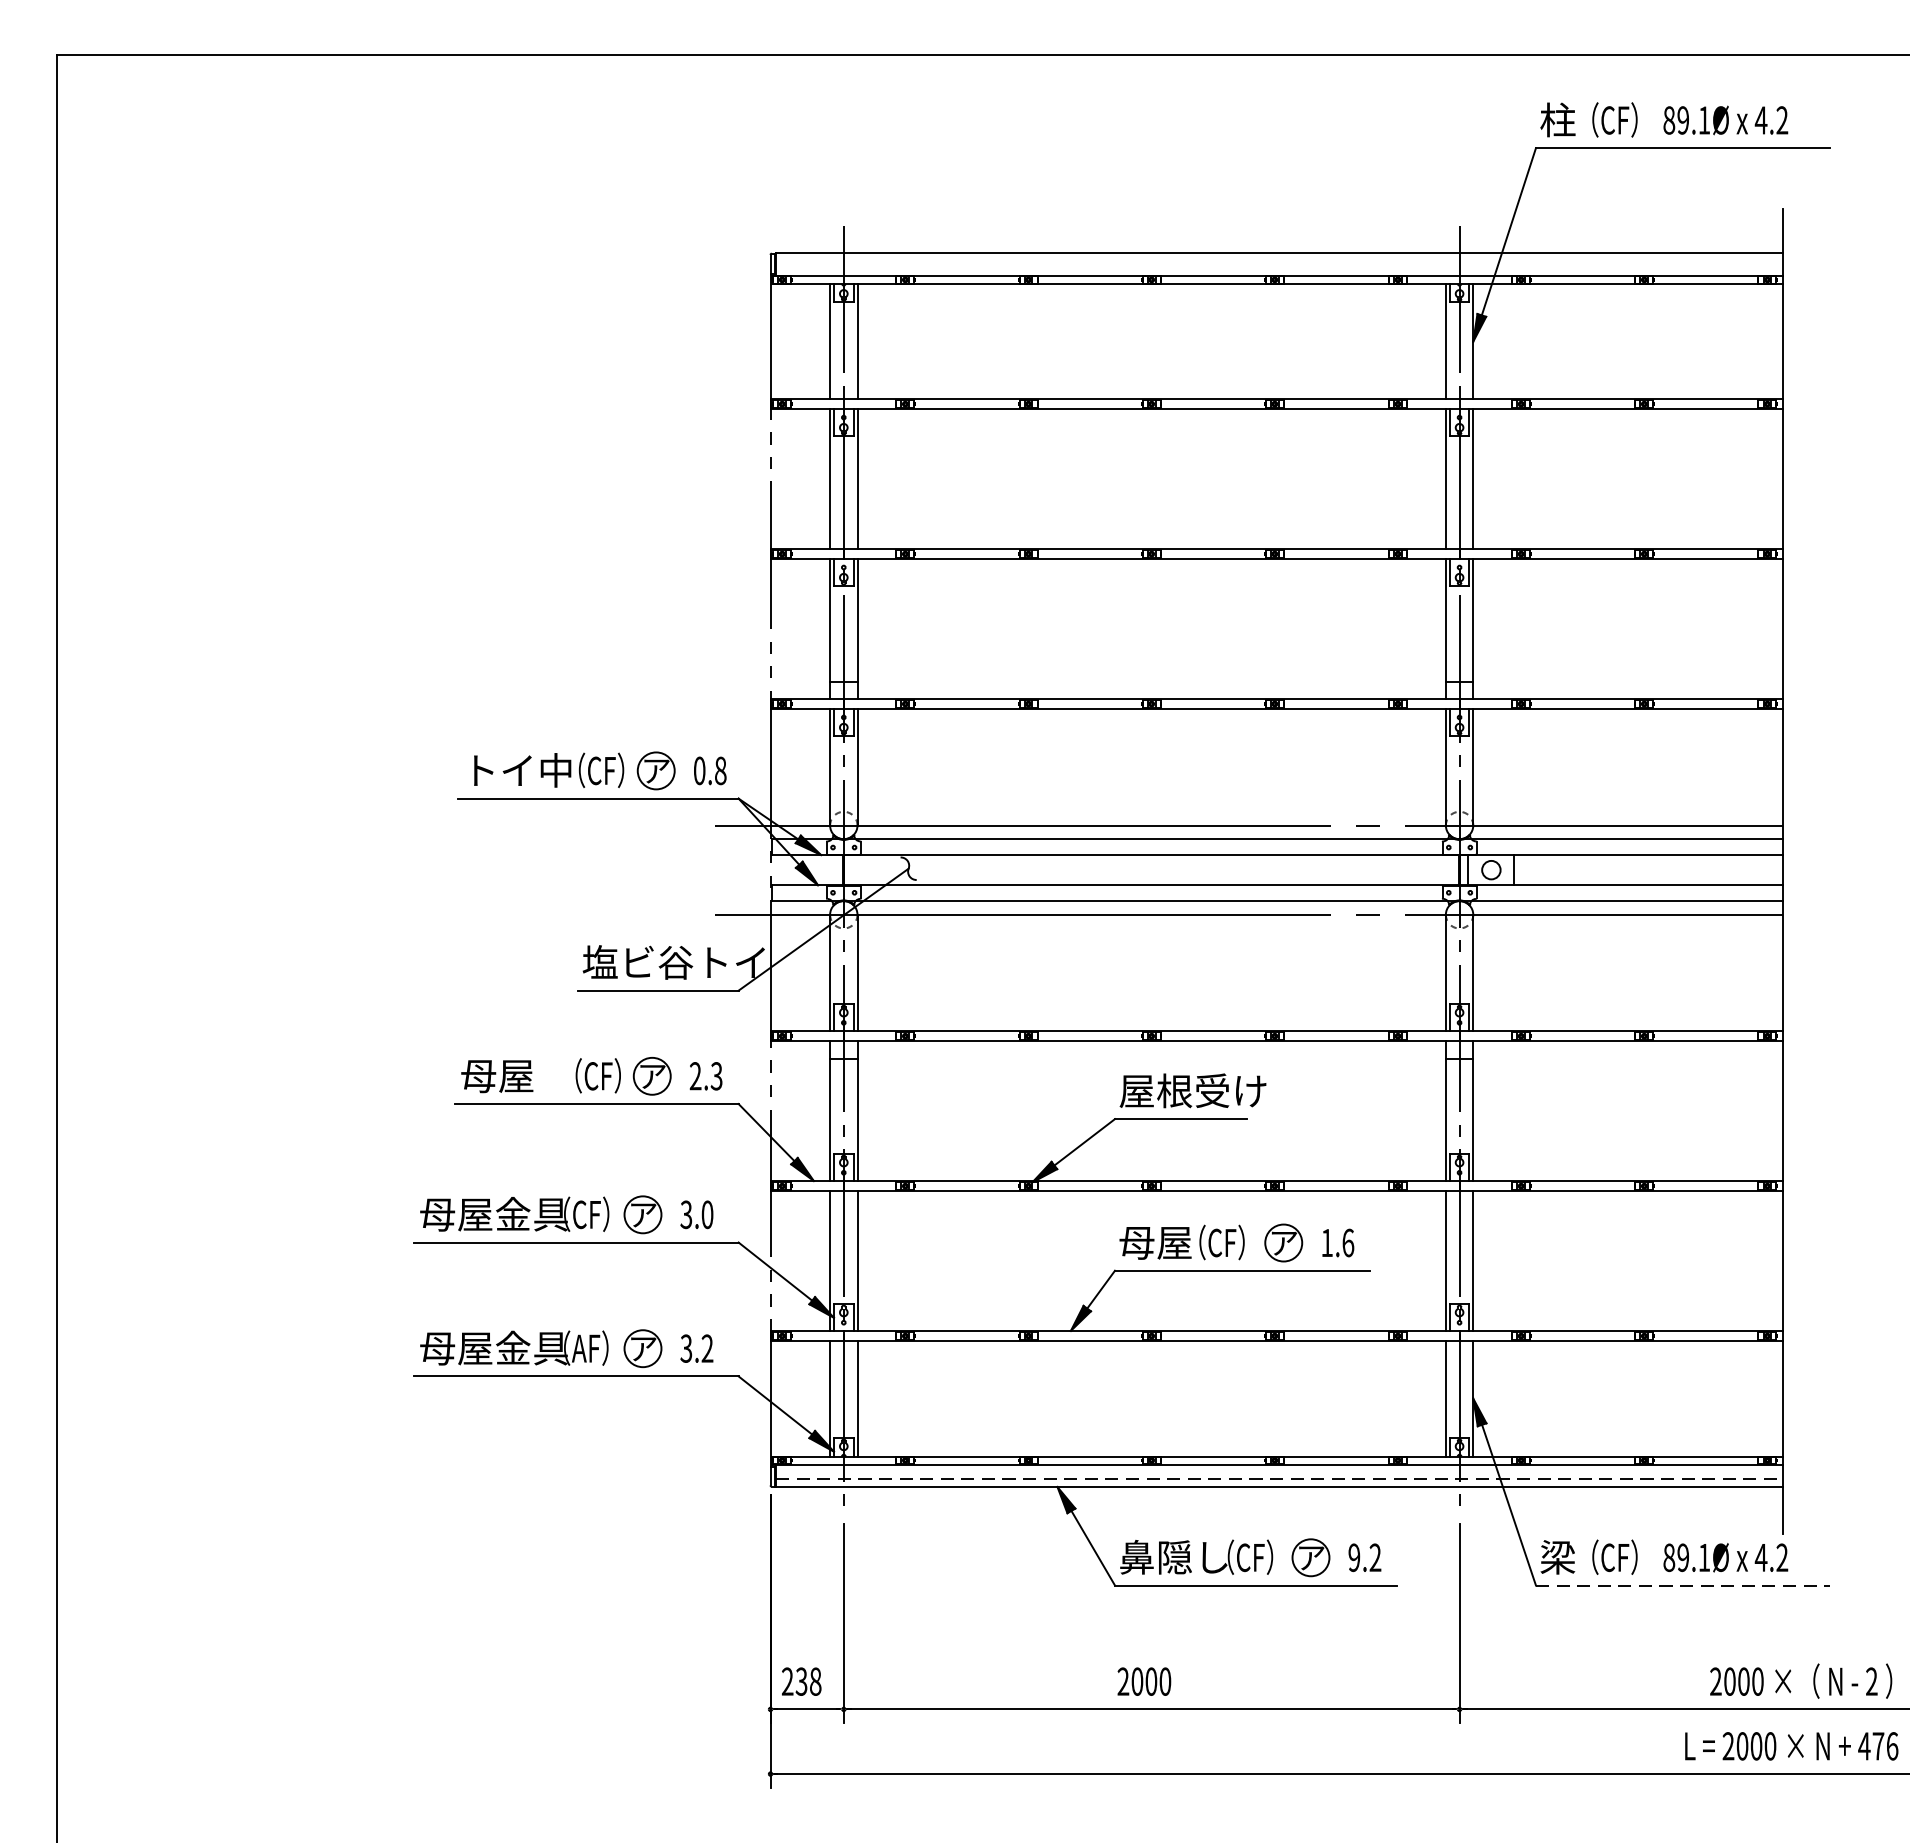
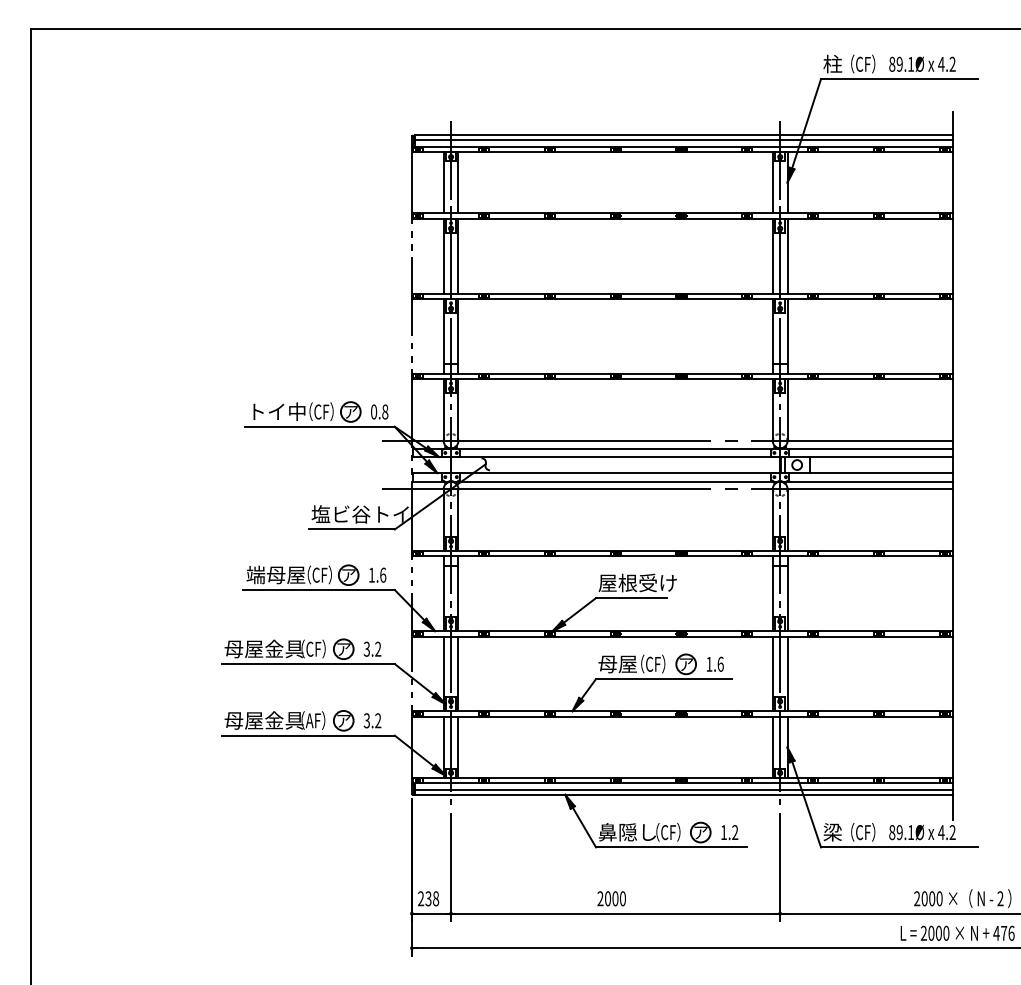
line: (1278, 261) -> (683, 139), added
text: (515, 1074) -> (275, 574), 母屋 -> 端母屋
text: (706, 1074) -> (377, 574), 2.3 -> 1.6
text: (708, 1213) -> (378, 648), 3.0 -> 3.2
line: (1280, 1479) -> (684, 790), dashed -> solid
text: (1353, 1557) -> (723, 832), 9.2 -> 1.2
line: (1682, 1585) -> (899, 847), dashed -> solid

